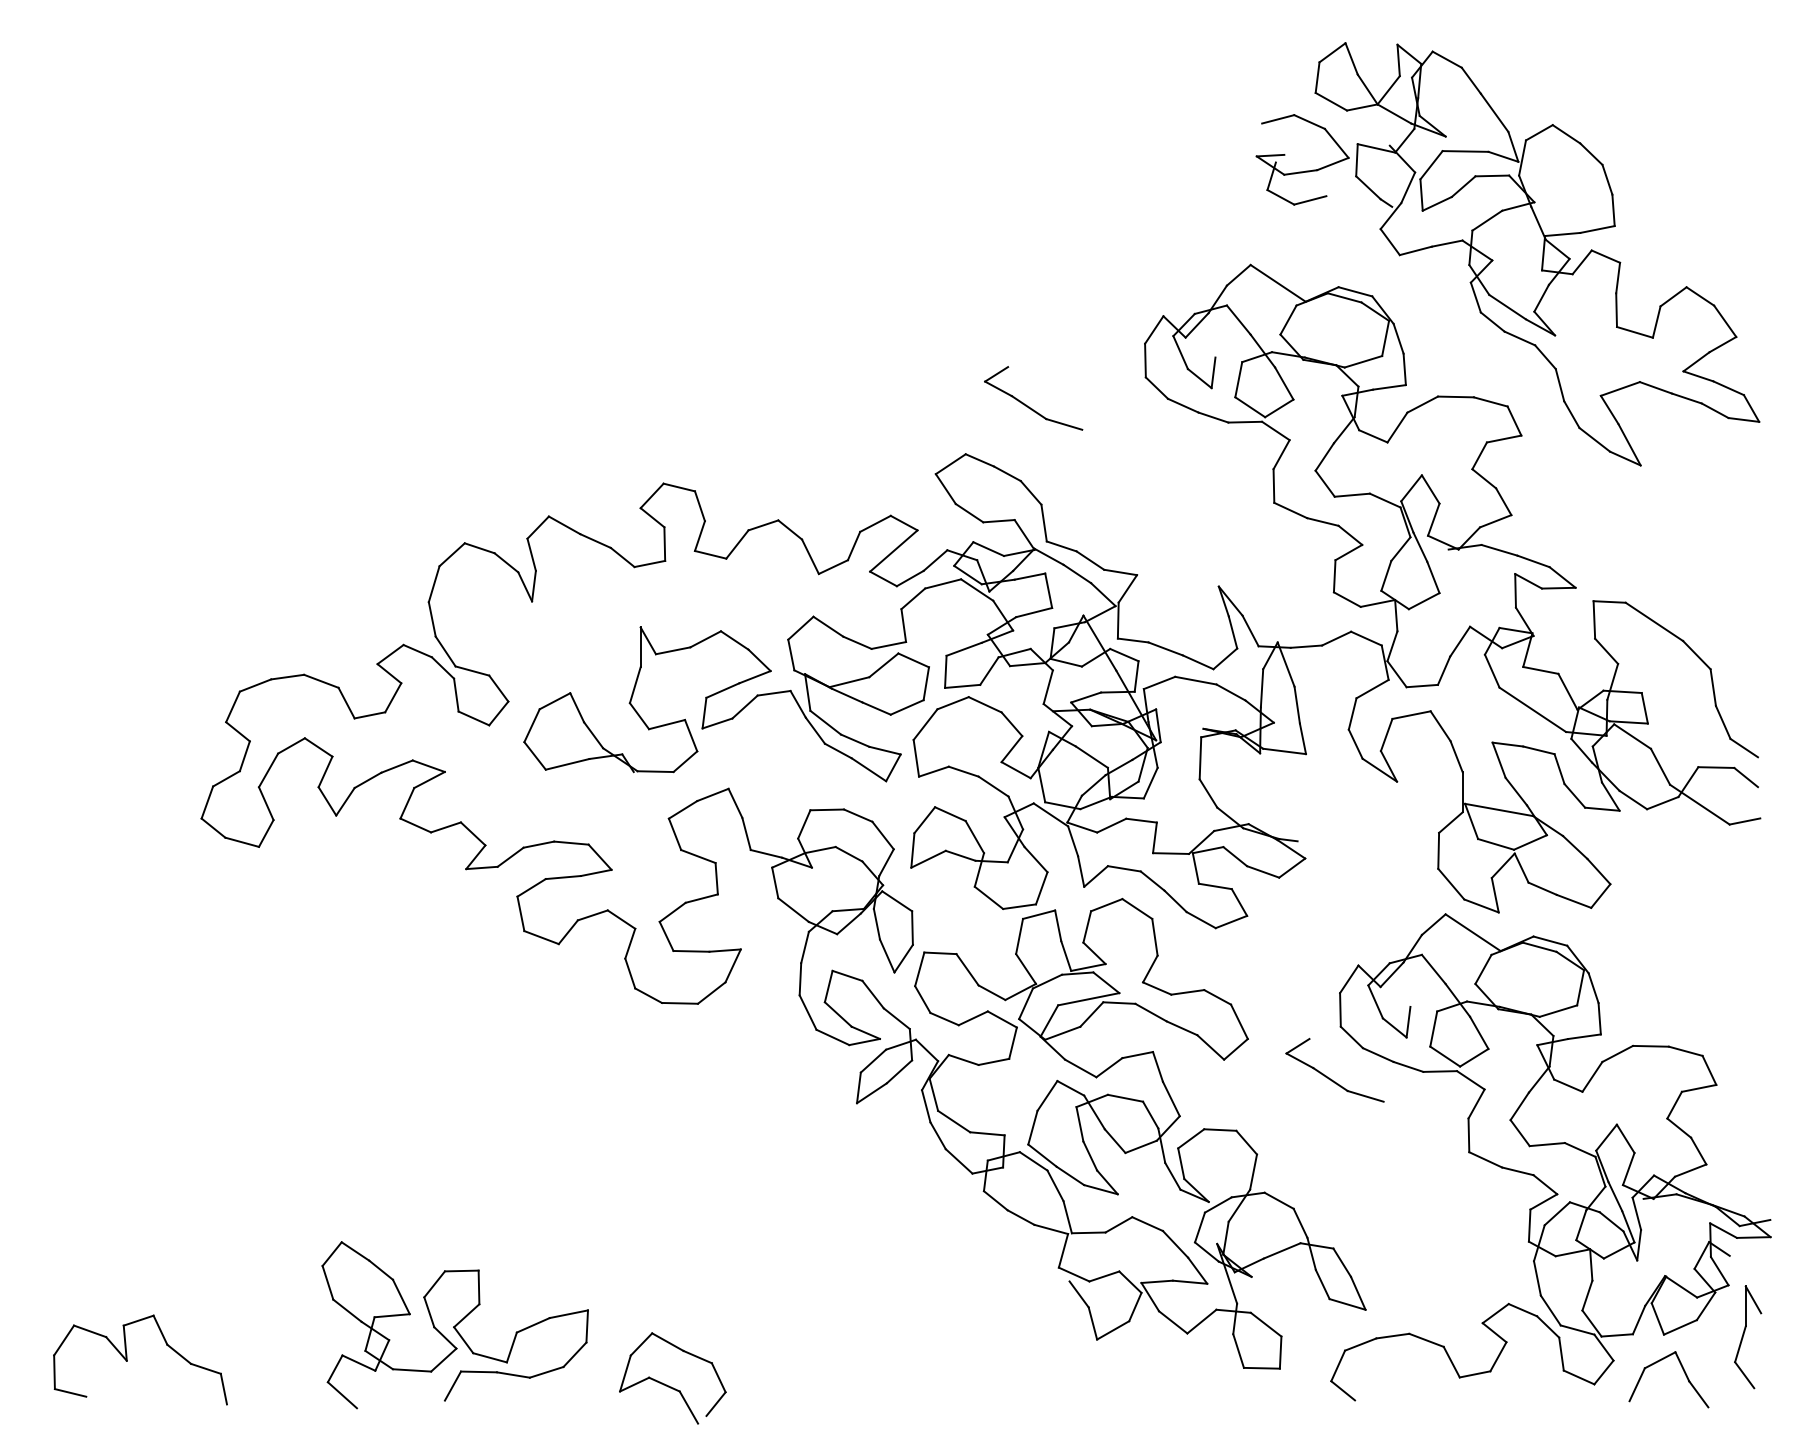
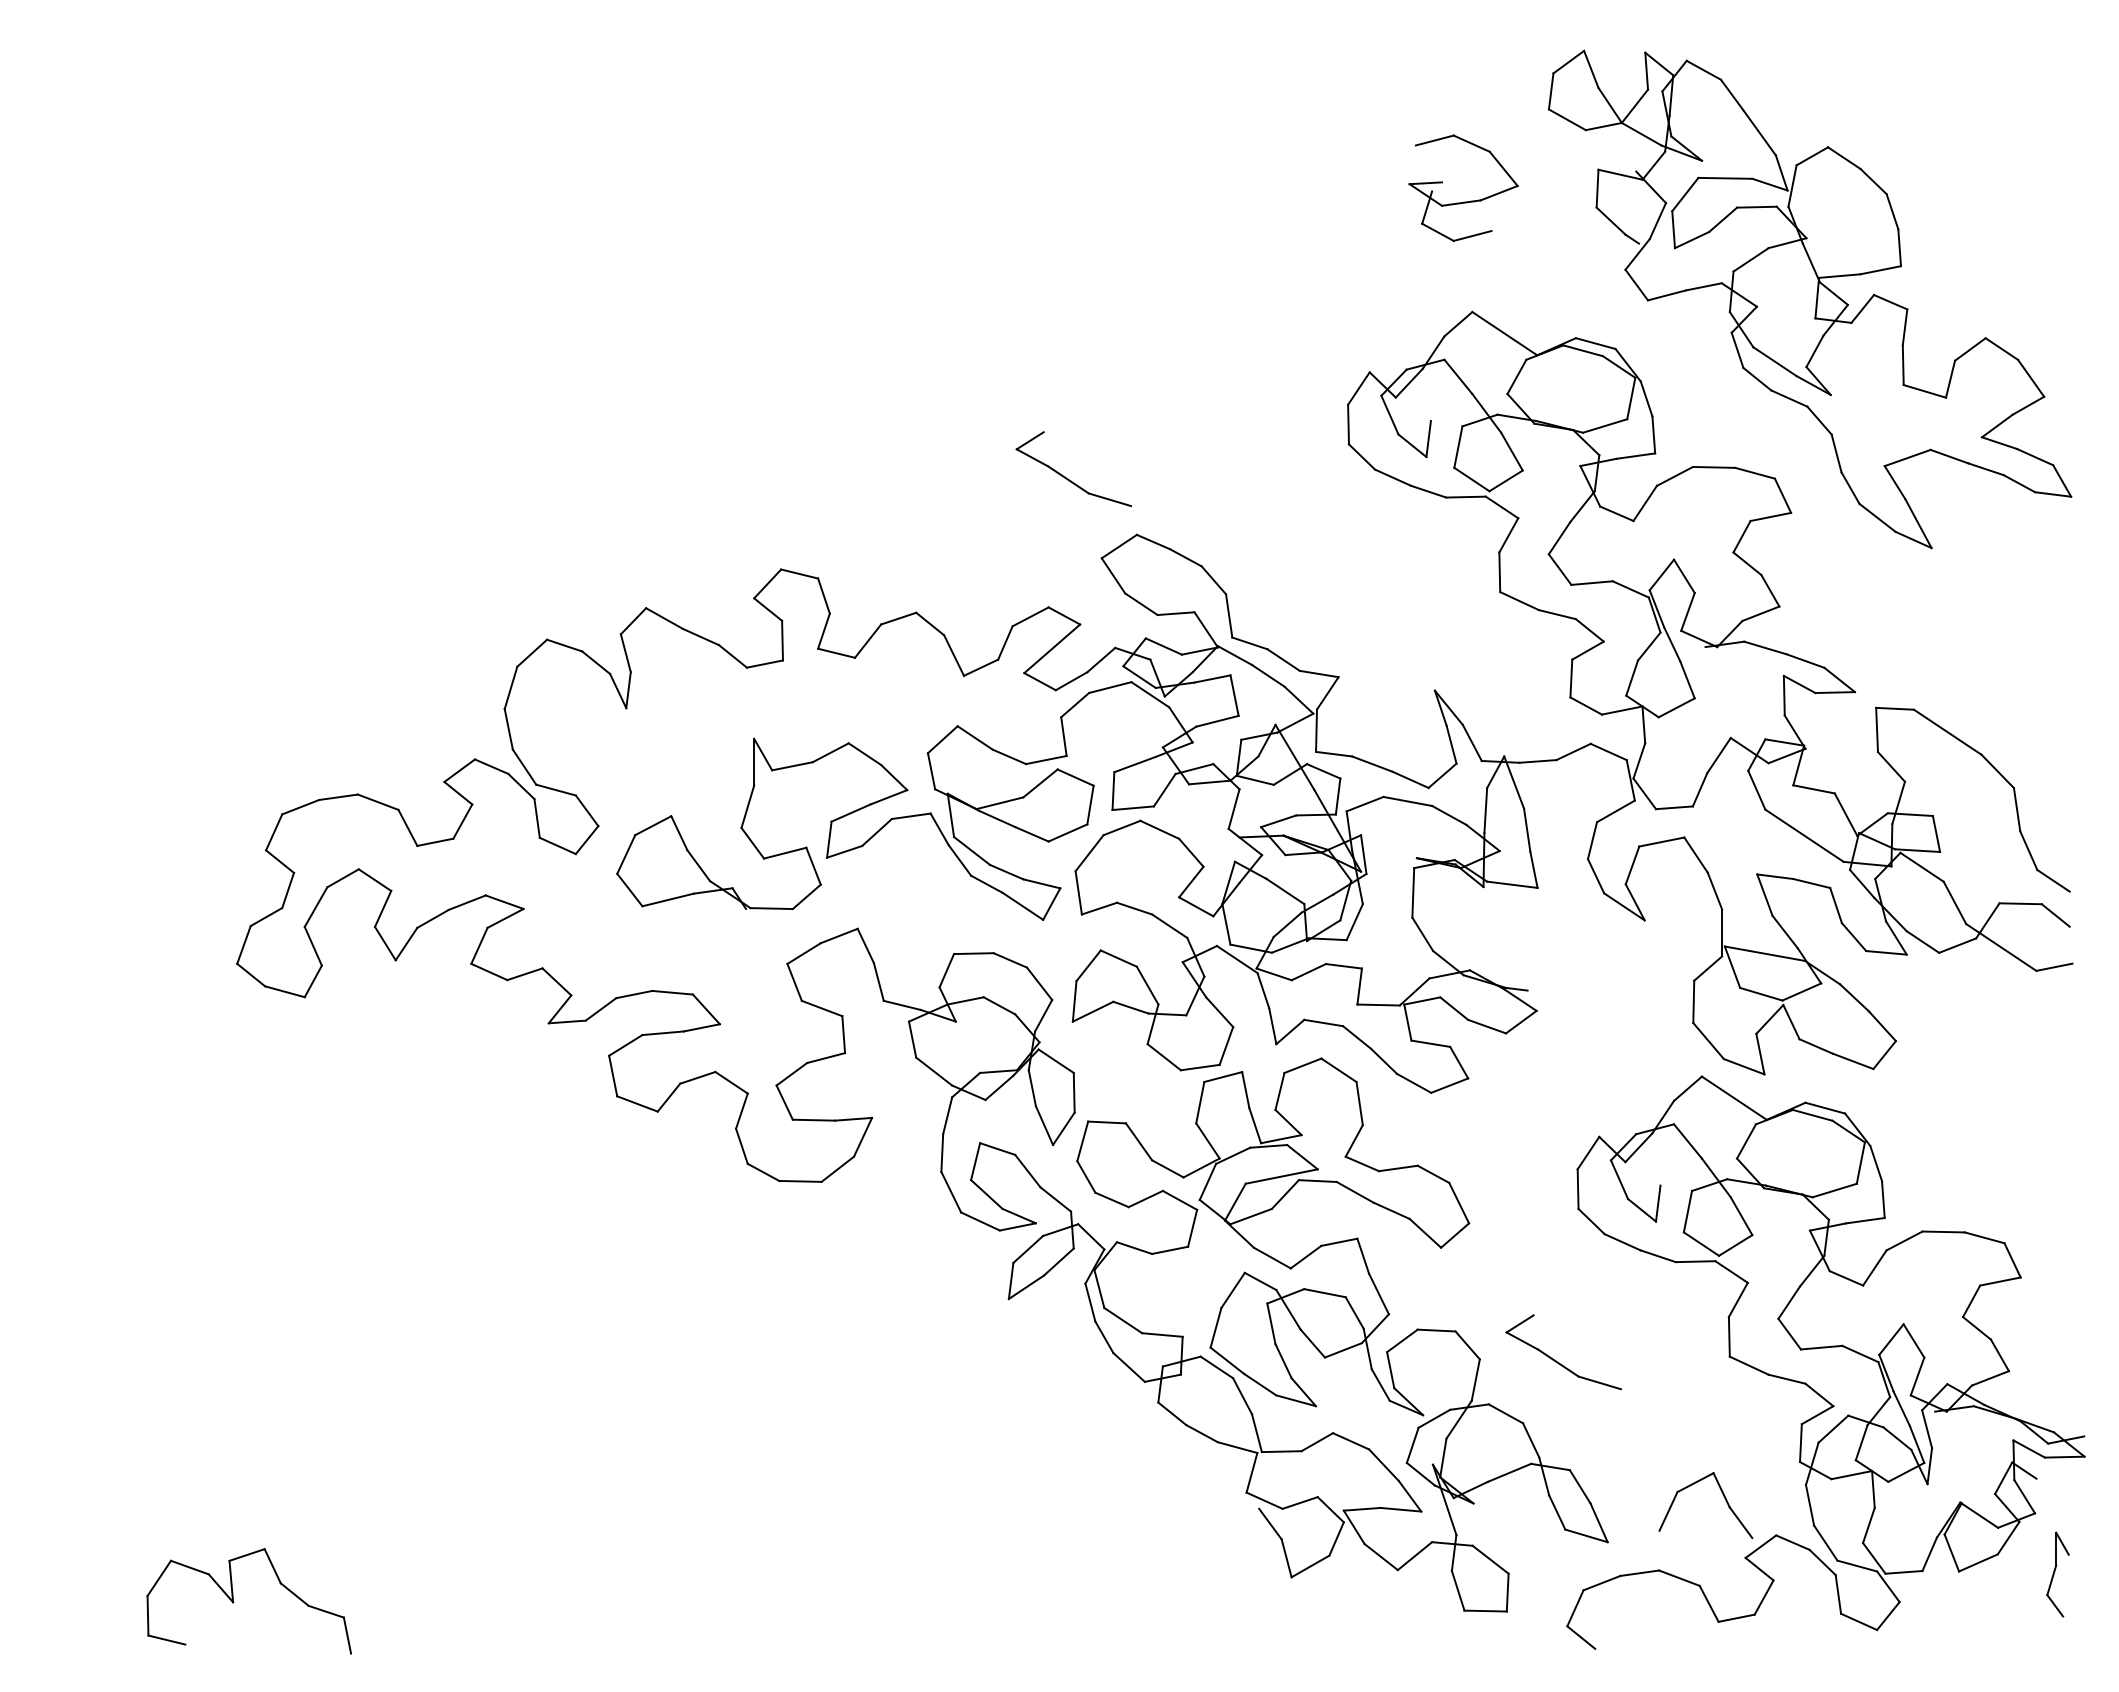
part: (1302, 171) -> (1463, 201), moved
part: (1029, 406) -> (1068, 478), moved
part: (1328, 1077) -> (1556, 1360), moved
part: (454, 1325) -> (535, 1560), removed
part: (1747, 1337) -> (2057, 1574), size x0.7
part: (127, 1360) -> (234, 1602), moved
part: (1683, 1372) -> (1723, 1496), moved
part: (668, 1385) -> (787, 1631), removed

